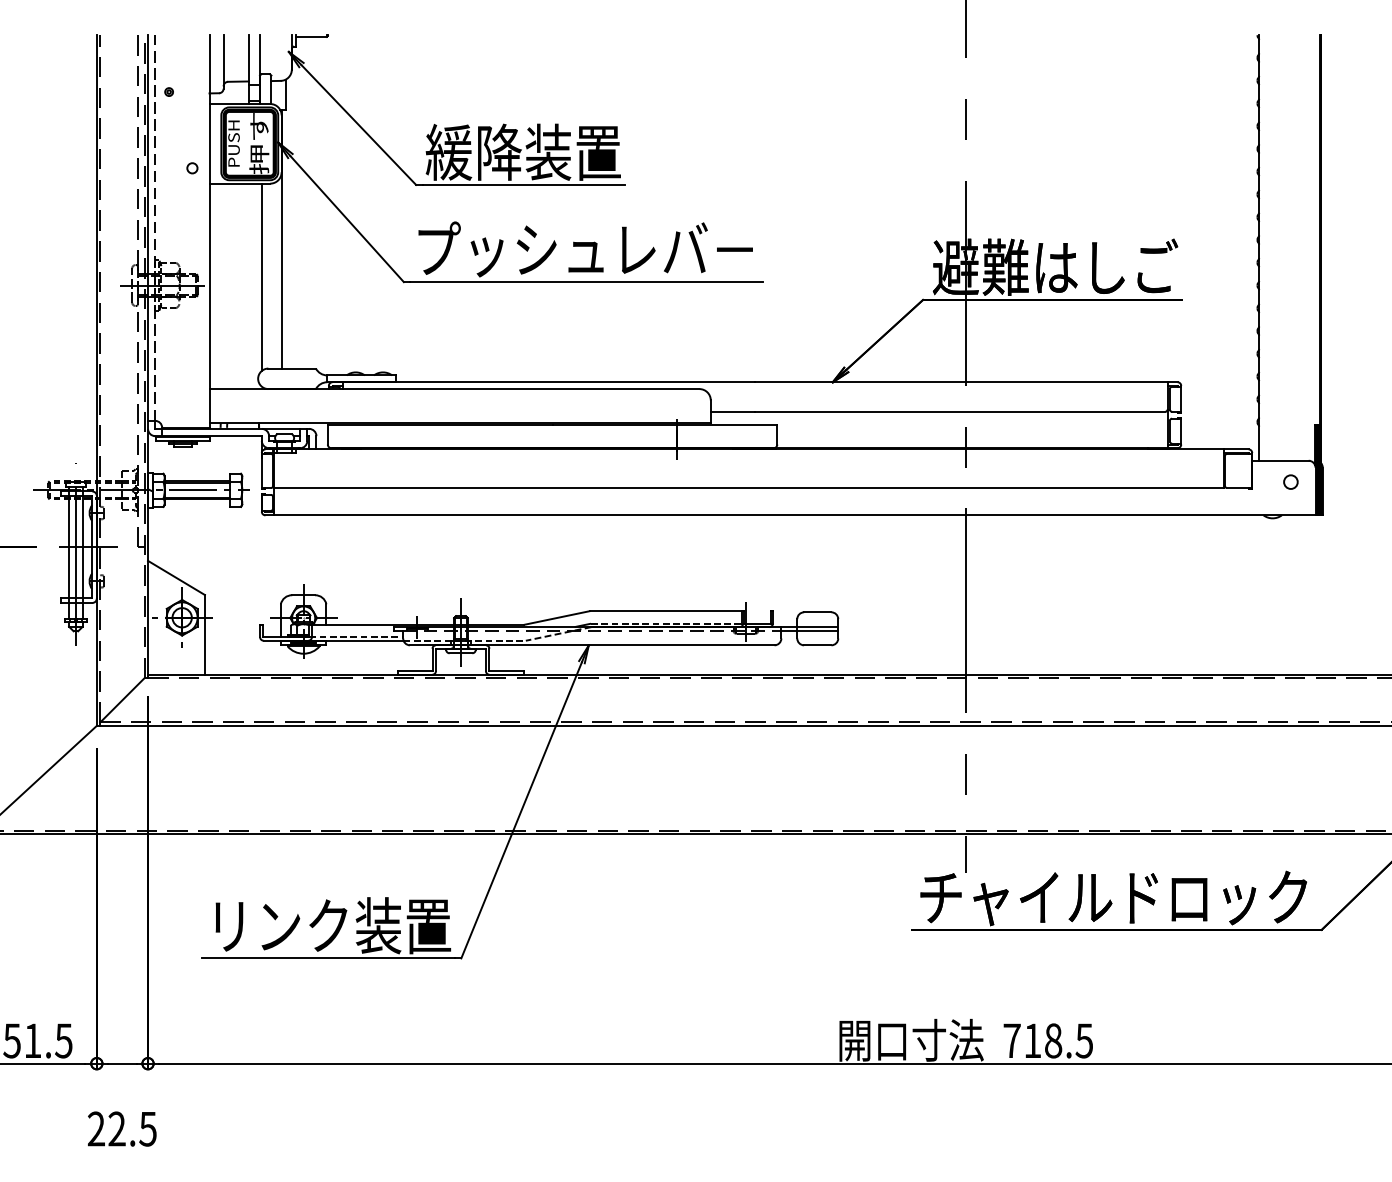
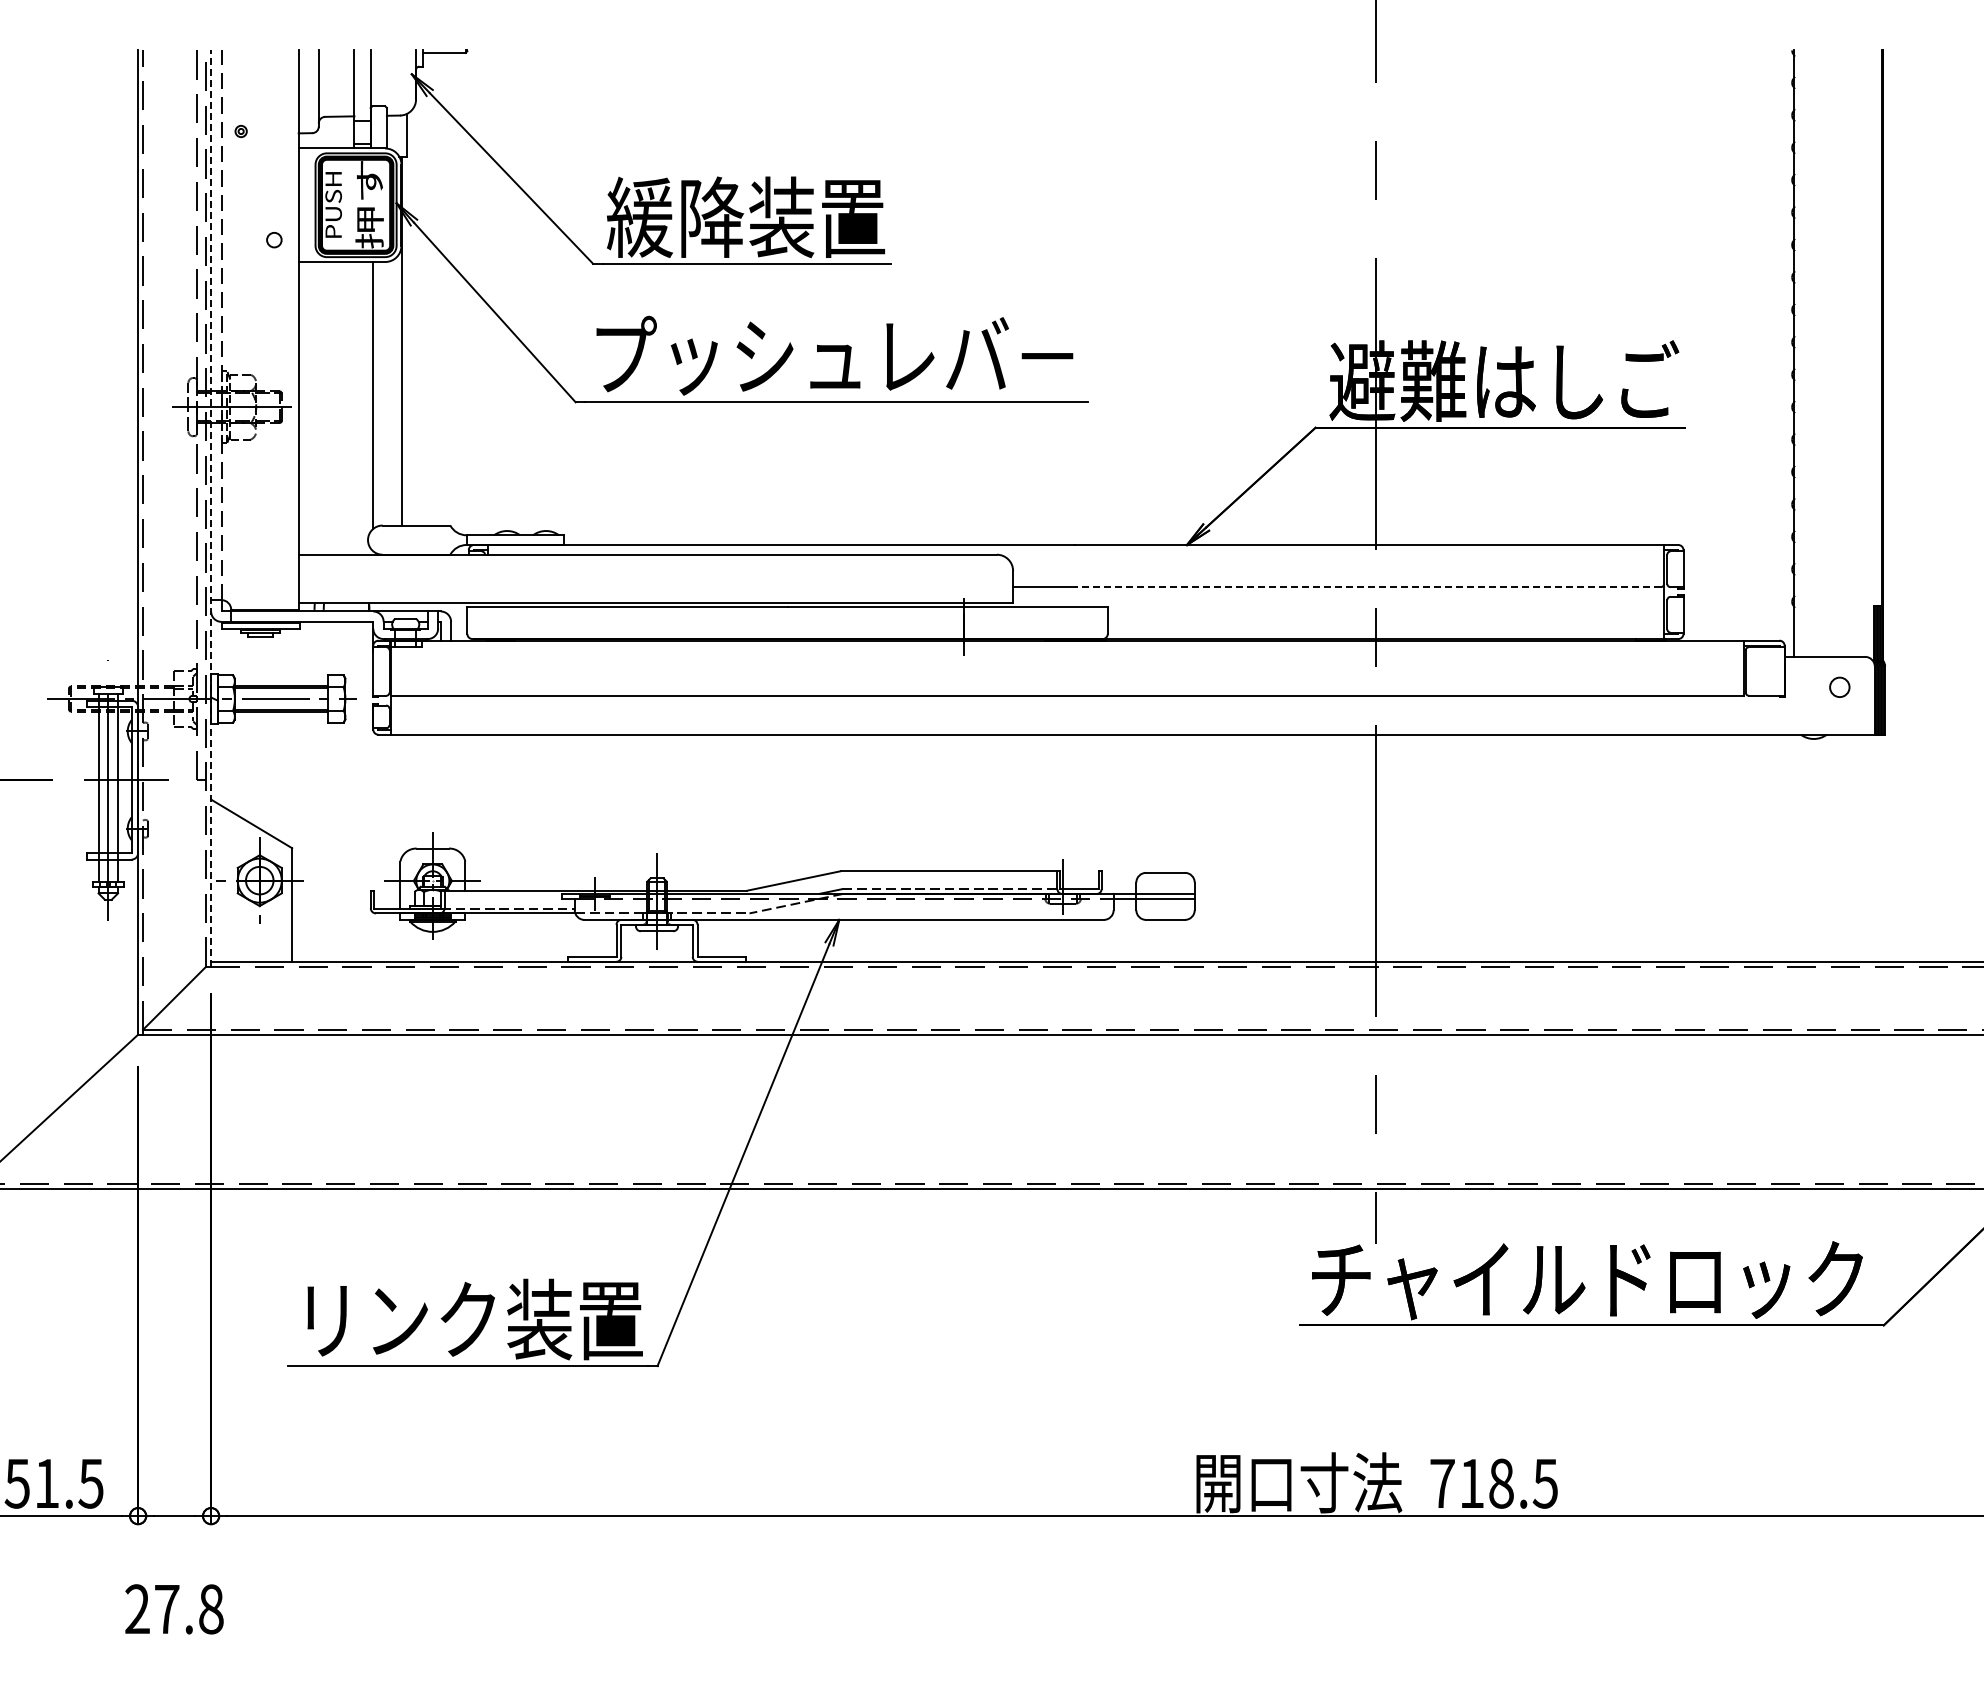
line: (148, 356) -> (211, 508), solid -> dashed
line: (960, 412) -> (1368, 587), solid -> dashed
text: (132, 1129) -> (188, 1609), 22.5 -> 27.8

